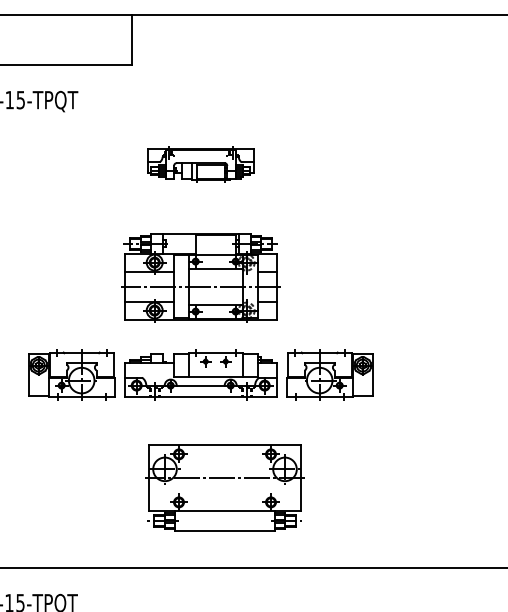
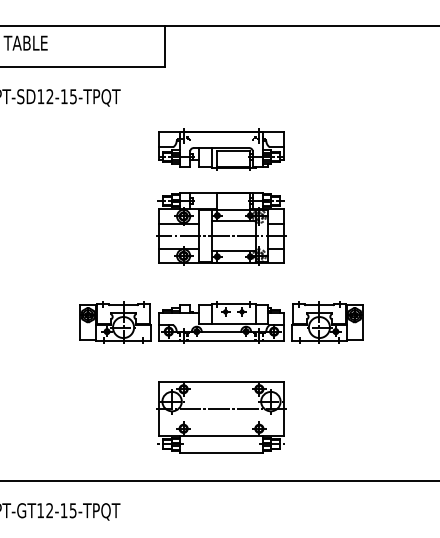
part: (200, 164) -> (221, 149), size x1.43
part: (200, 277) -> (221, 228), moved
part: (225, 488) -> (221, 417), moved

